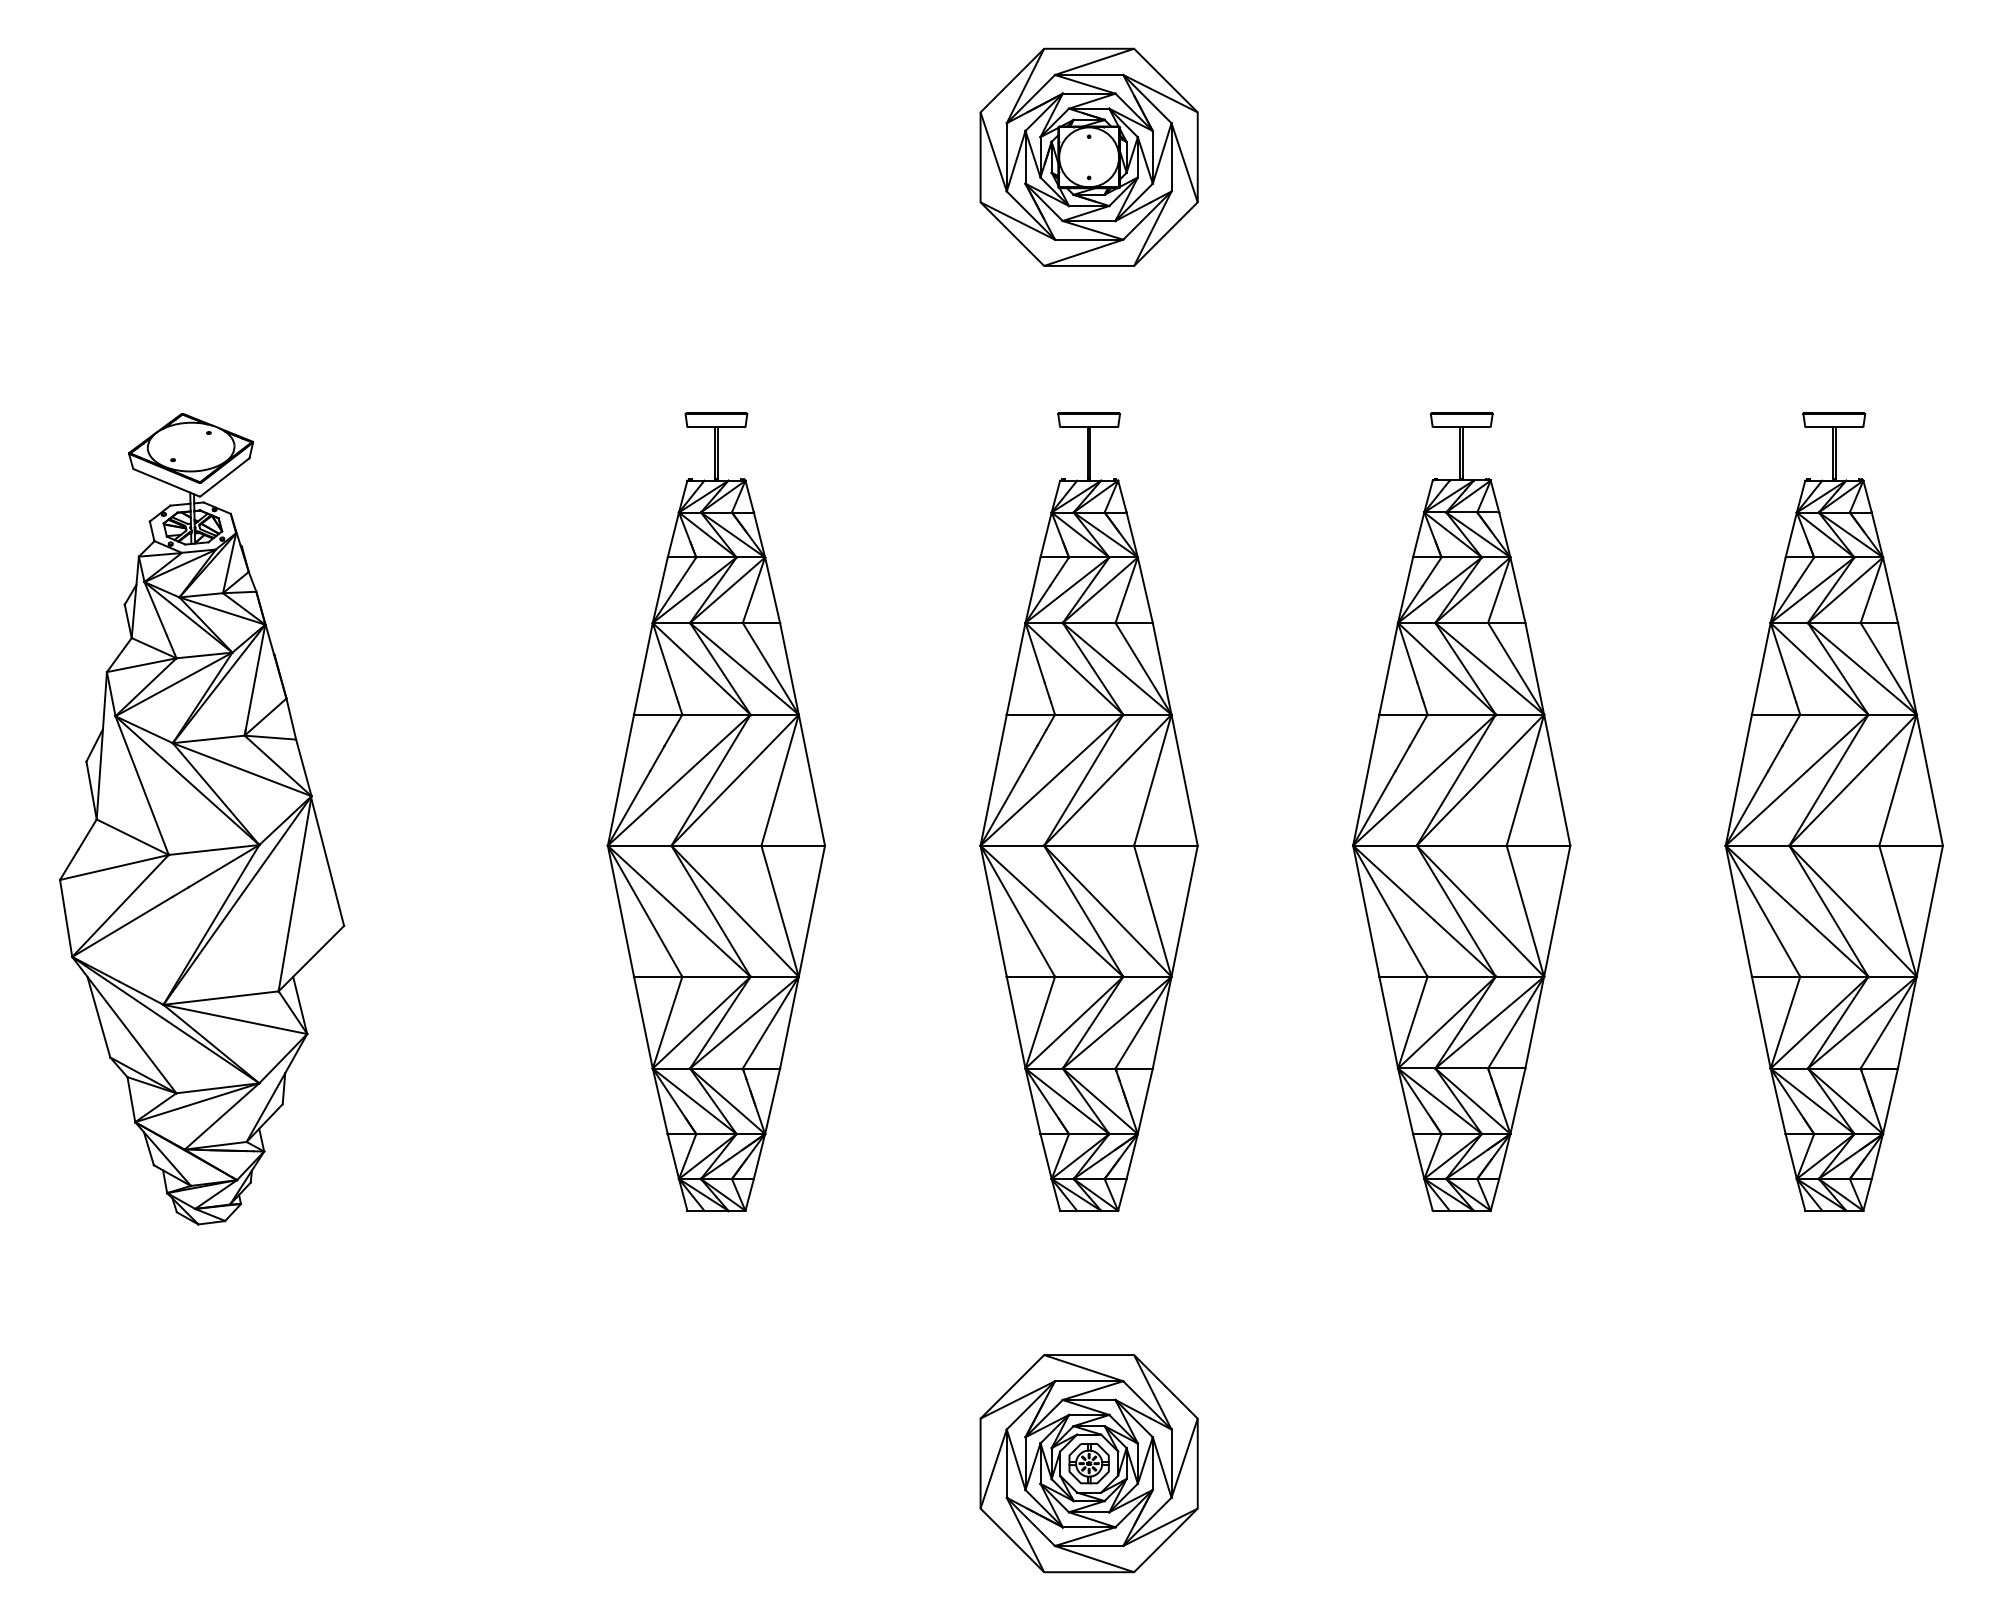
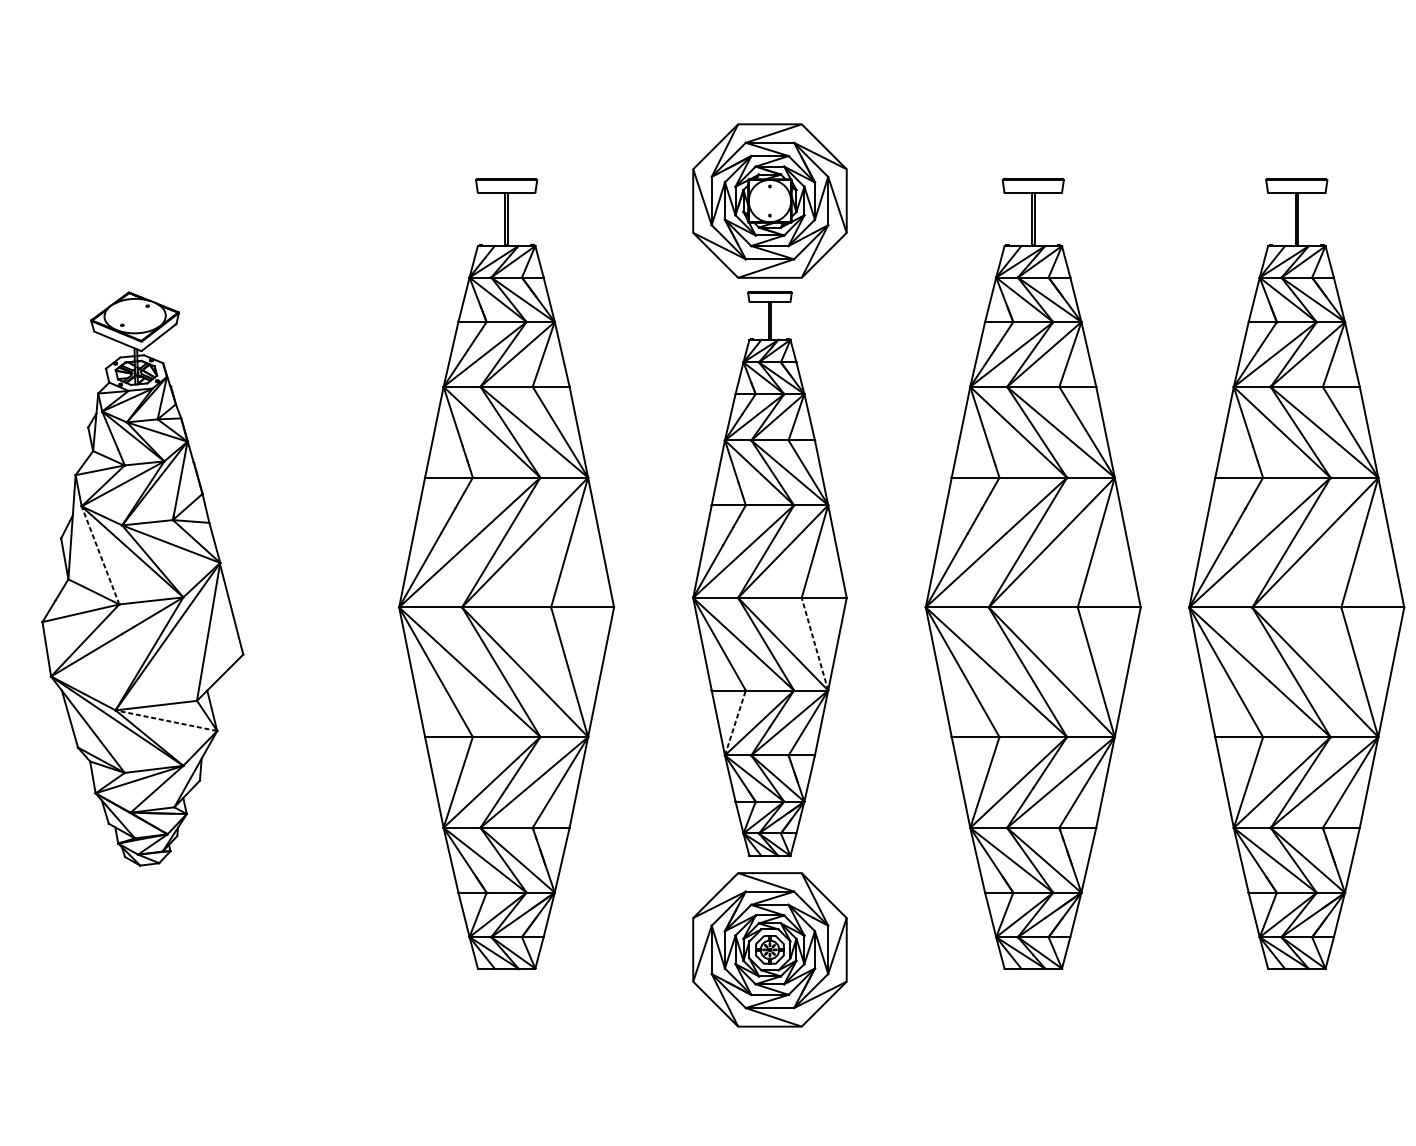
part: (1088, 156) -> (769, 200), moved
line: (141, 785) -> (100, 555), solid -> dashed
part: (1461, 811) -> (1033, 573), size x1.4
part: (1833, 811) -> (1296, 573), size x1.4
part: (715, 812) -> (505, 574), size x1.4
line: (1152, 910) -> (814, 643), solid -> dashed
line: (234, 1019) -> (165, 720), solid -> dashed
line: (1040, 1022) -> (735, 722), solid -> dashed
part: (1088, 1463) -> (769, 949), moved

